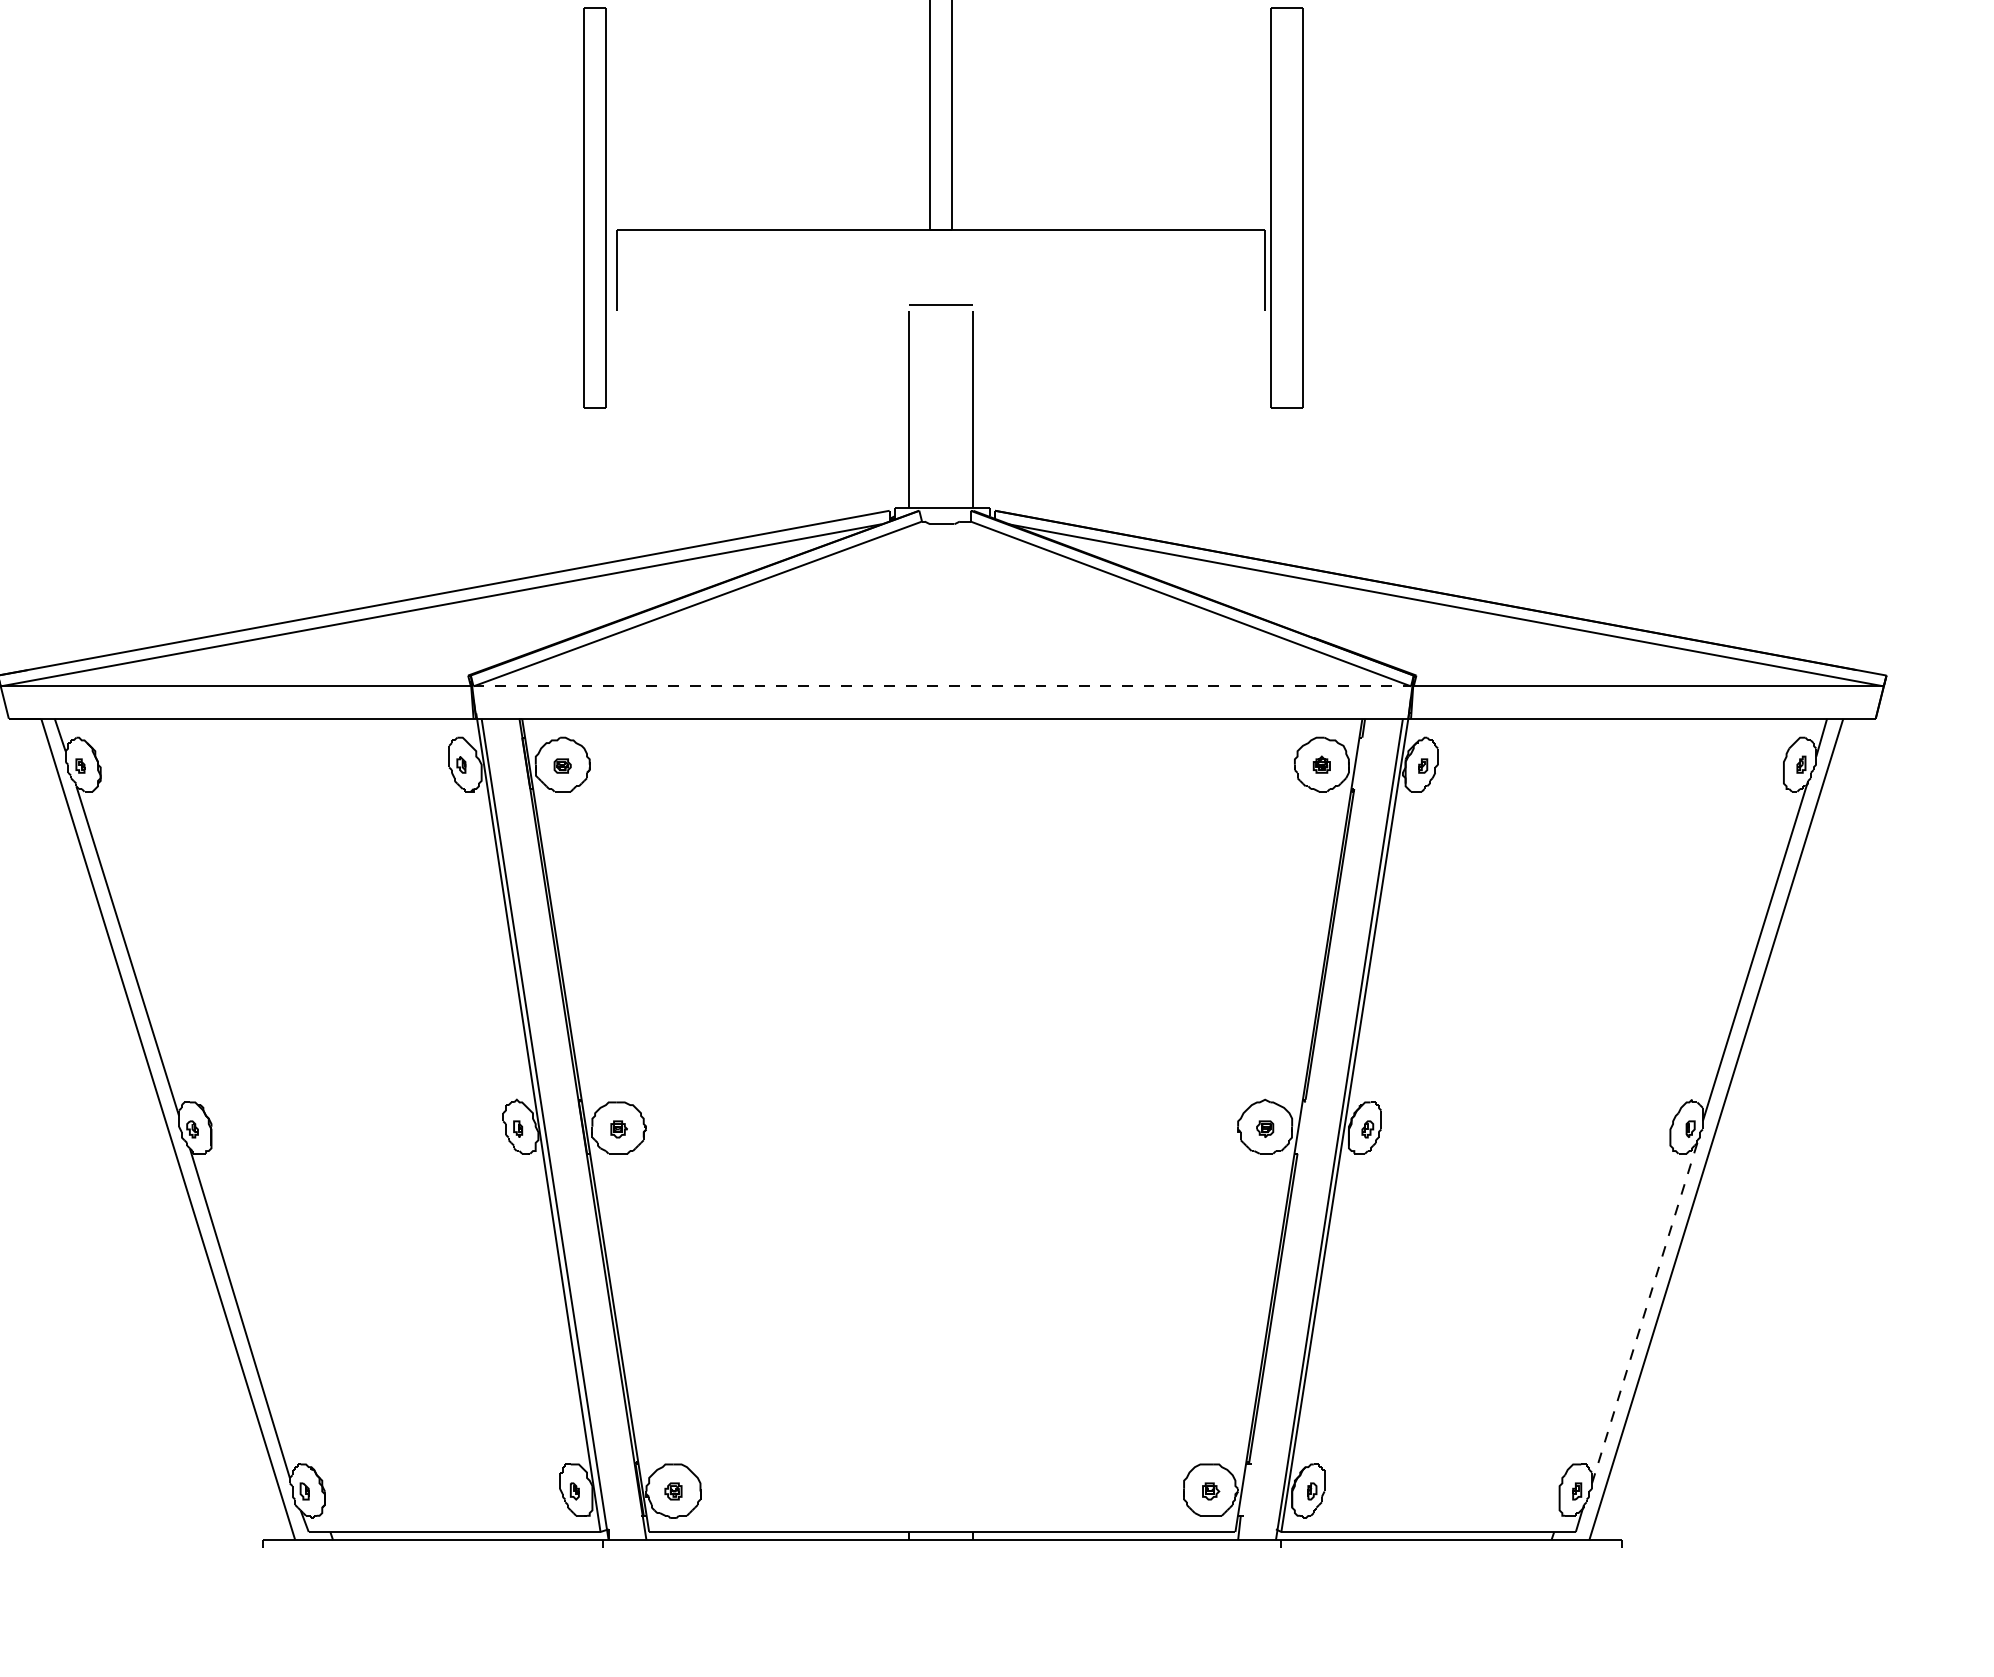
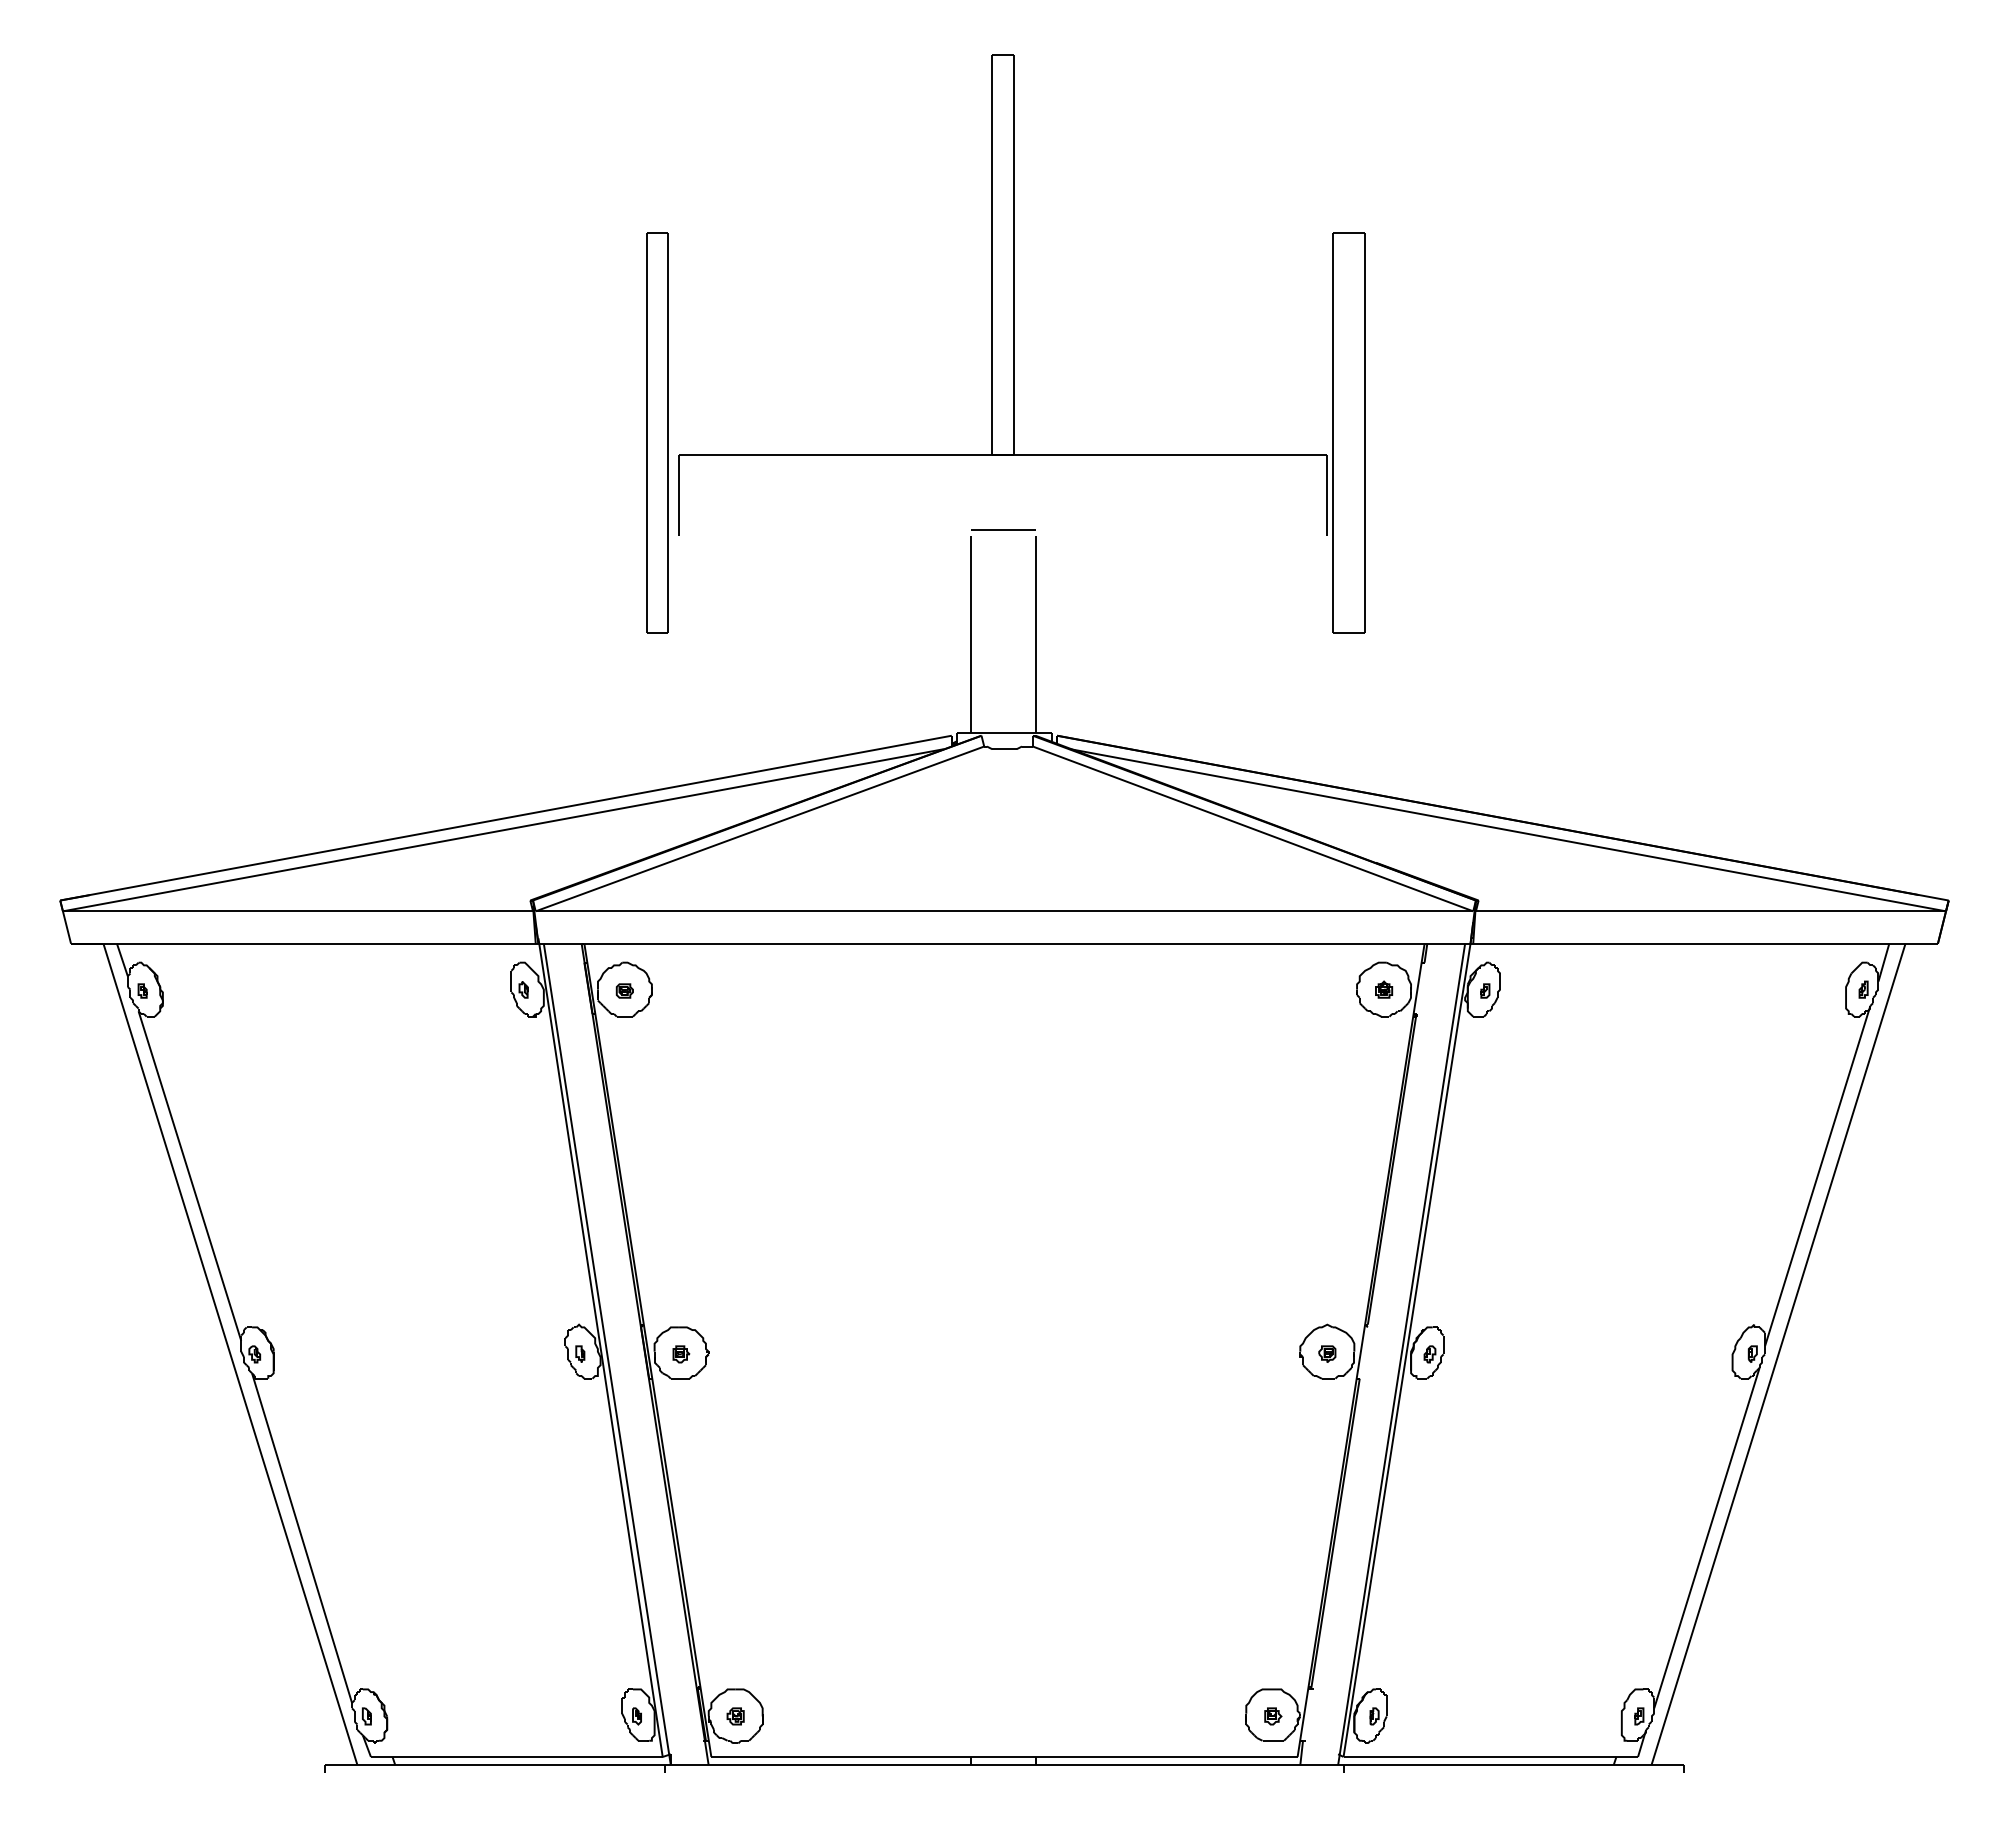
line: (942, 686) -> (1004, 911), dashed -> solid
line: (1644, 1313) -> (1706, 1538), dashed -> solid

